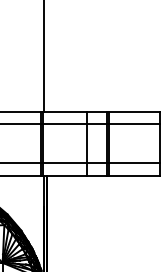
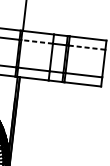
line: (64, 124) -> (36, 41), solid -> dashed
line: (134, 124) -> (86, 47), solid -> dashed

